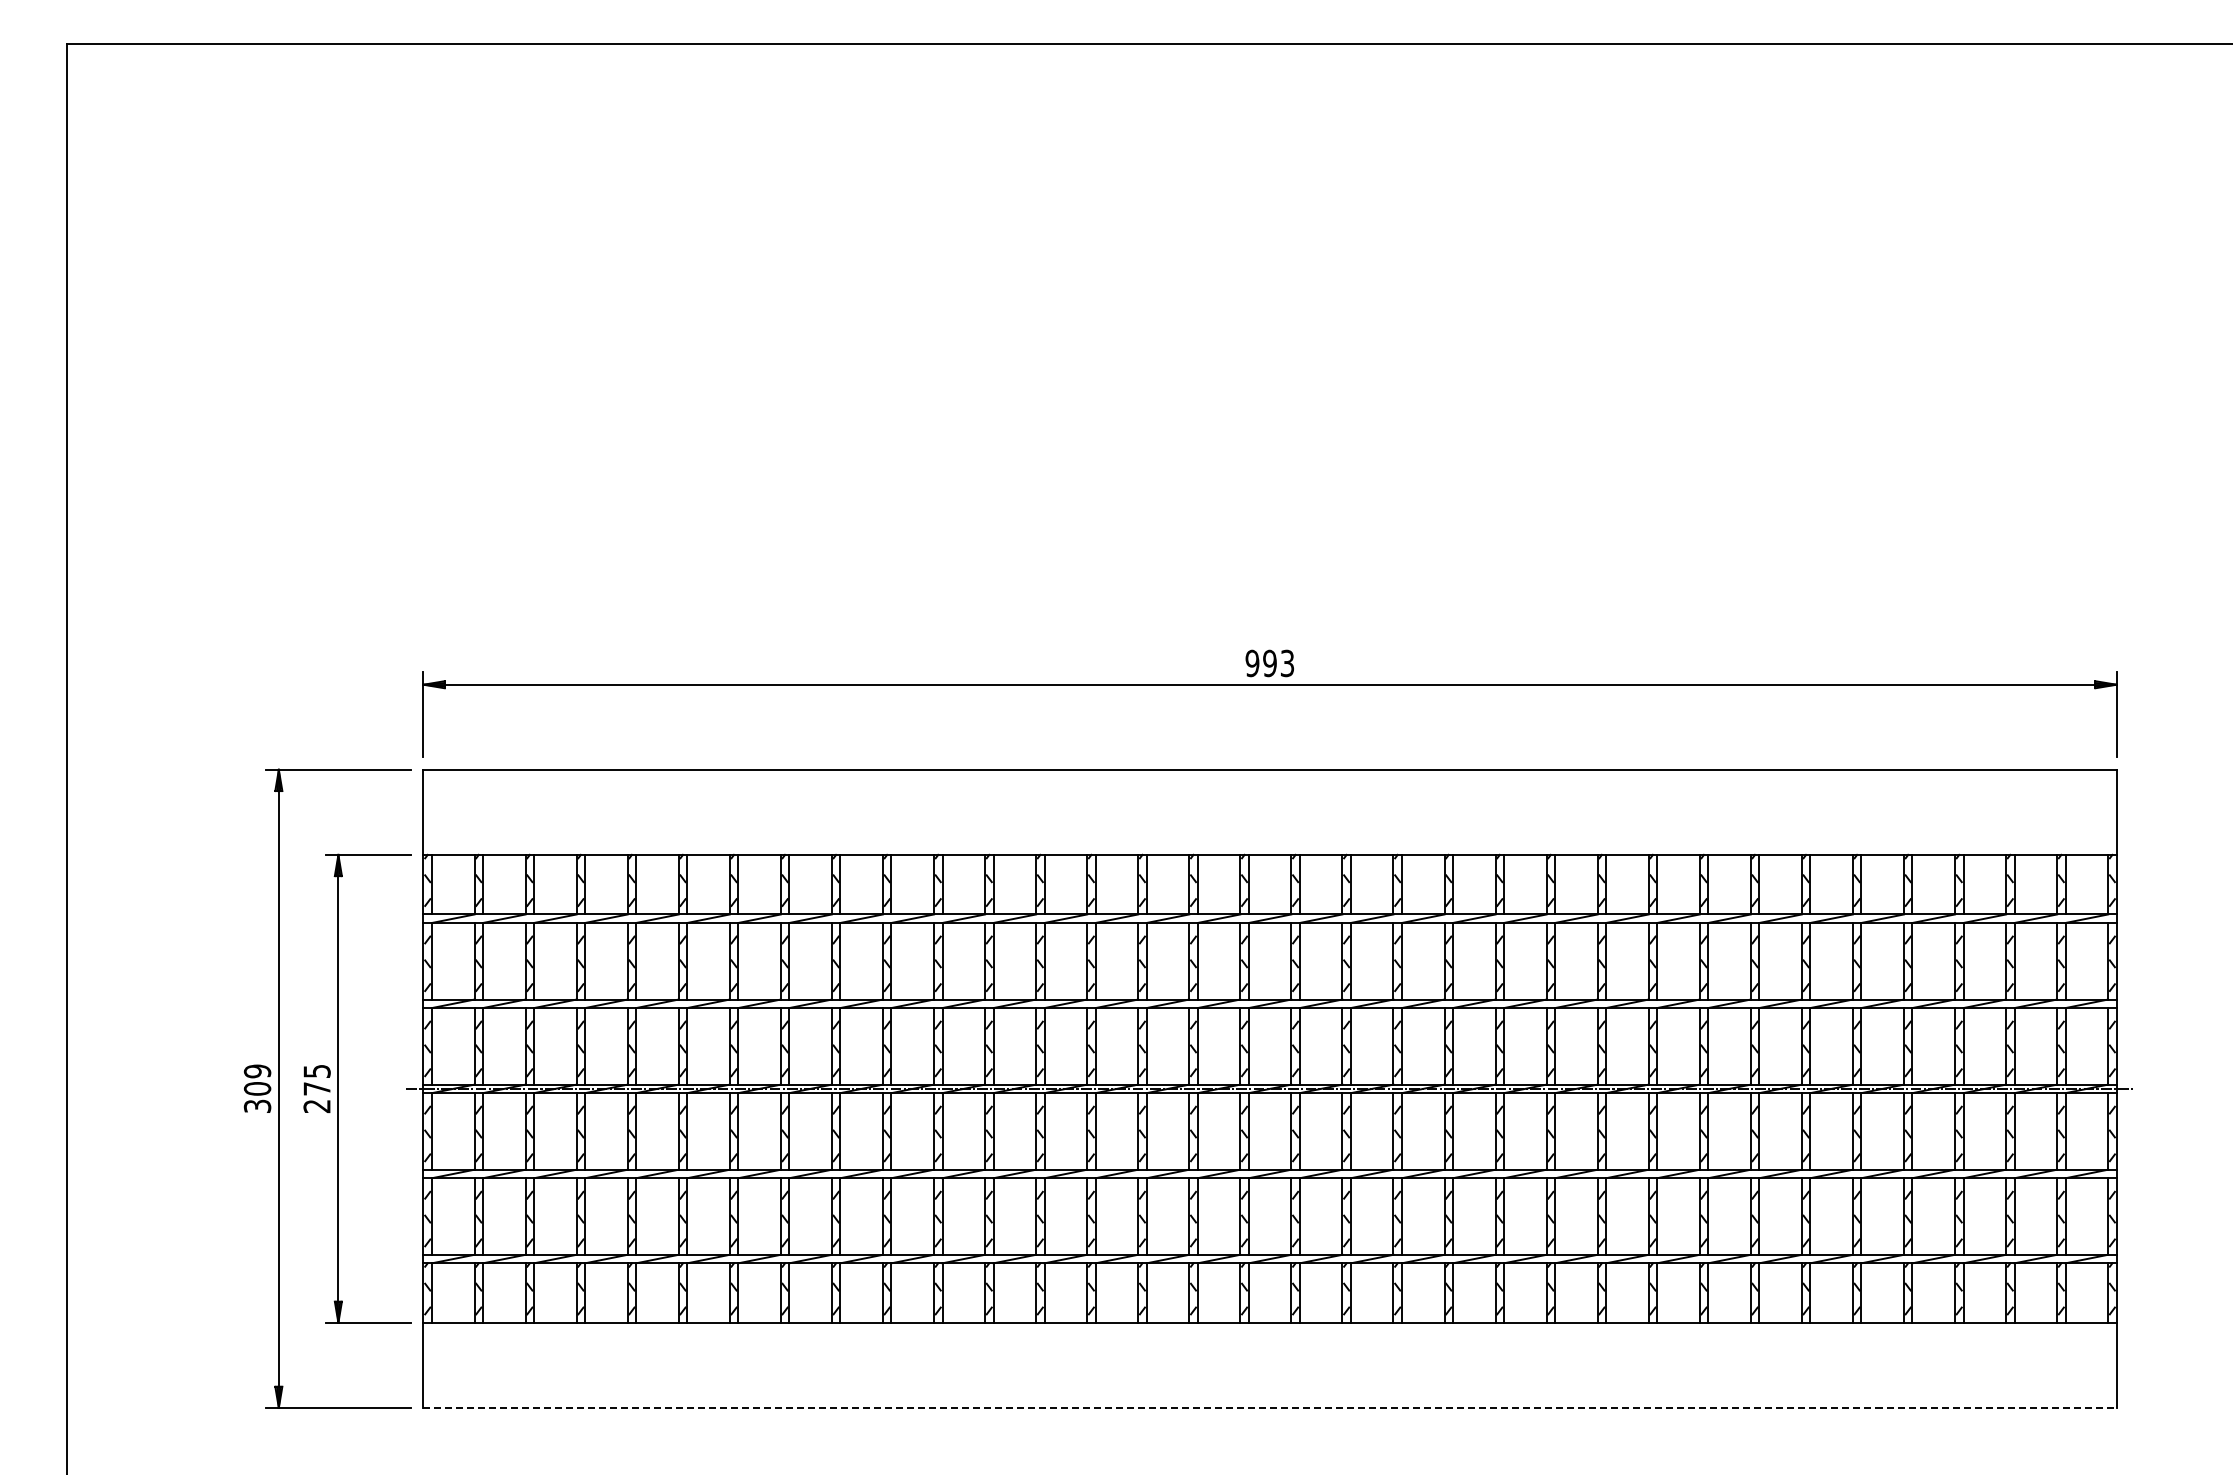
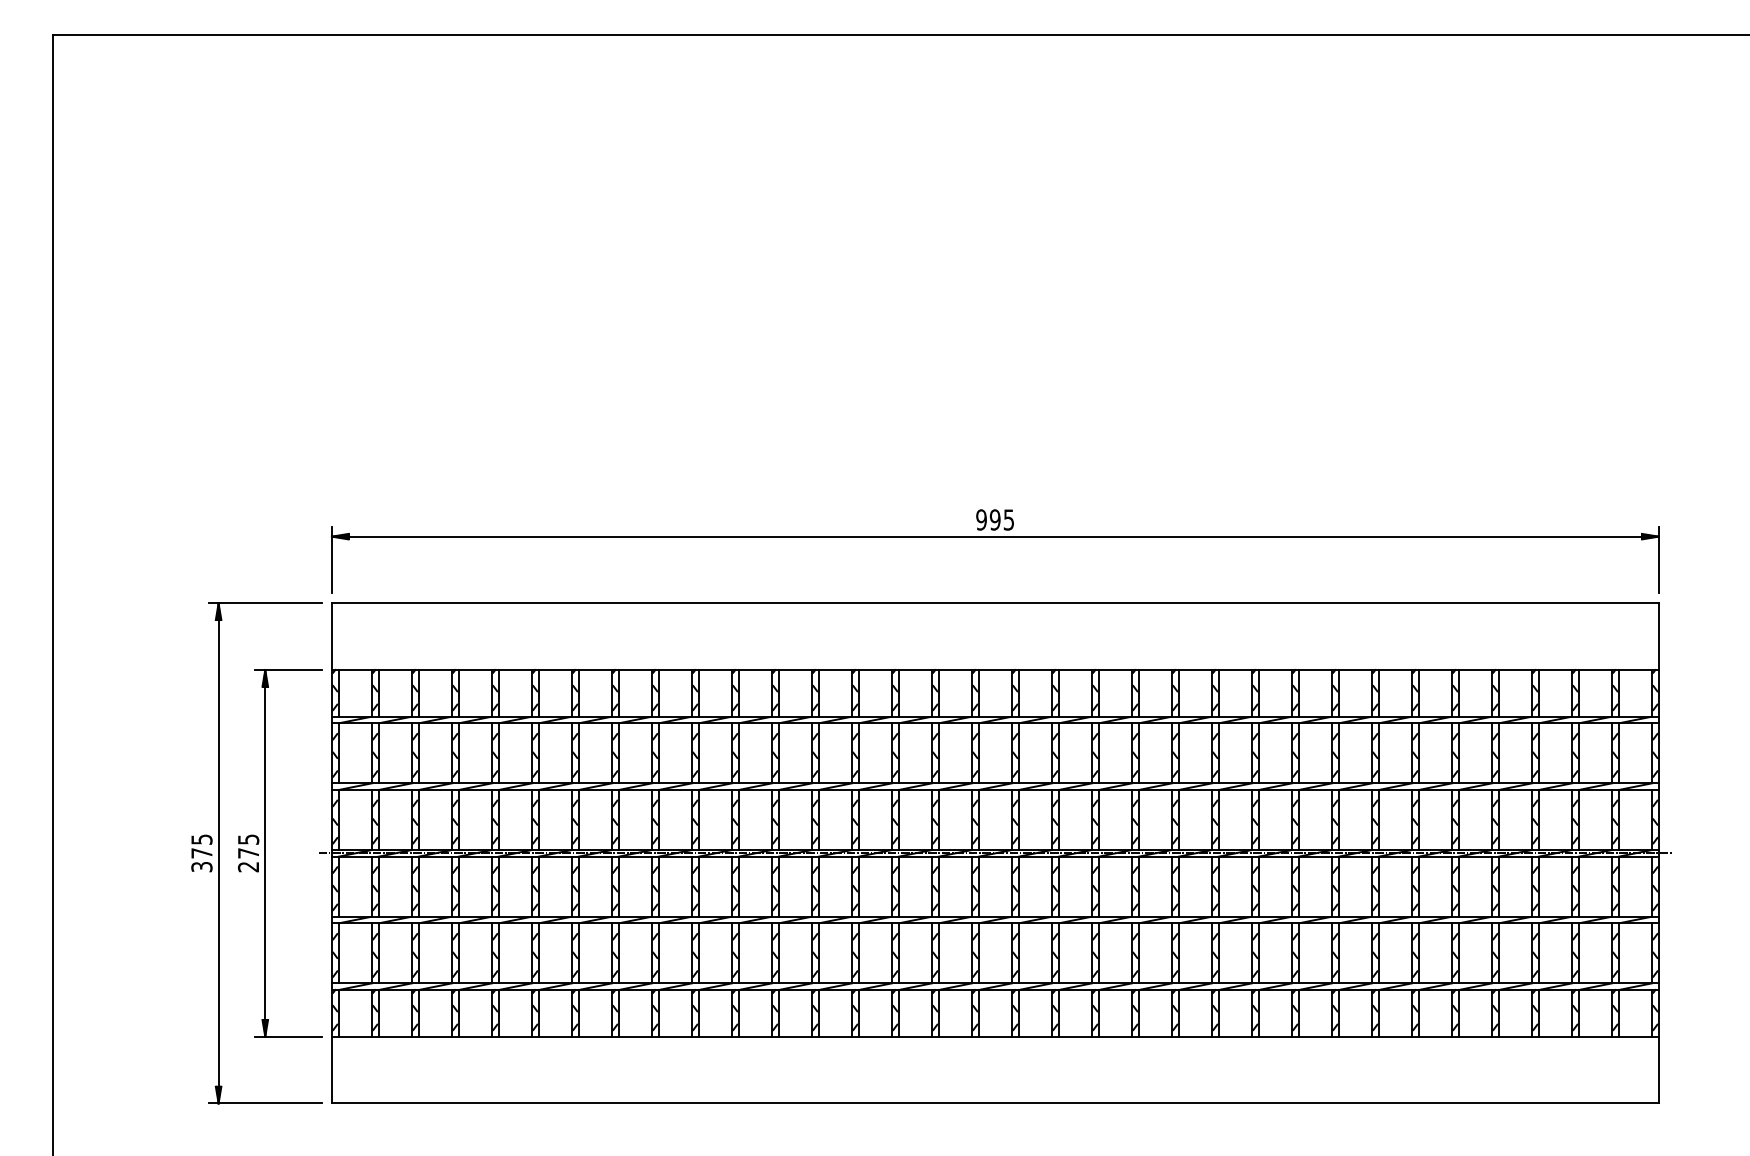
text: (1287, 662) -> (1008, 519), 993 -> 995
text: (257, 1079) -> (201, 845), 309 -> 375
line: (1270, 1407) -> (995, 1103), dashed -> solid

